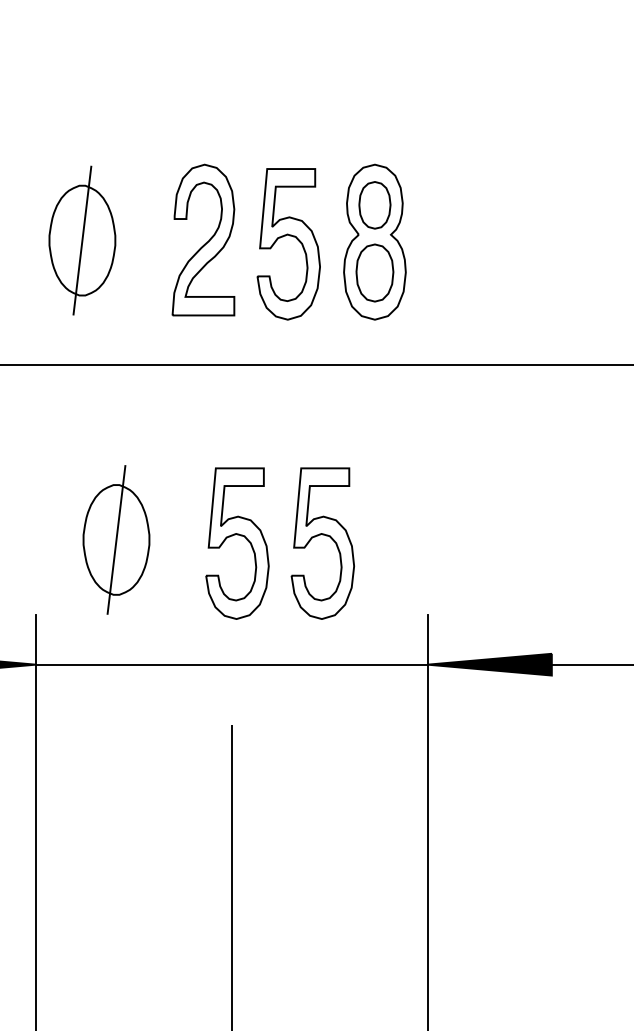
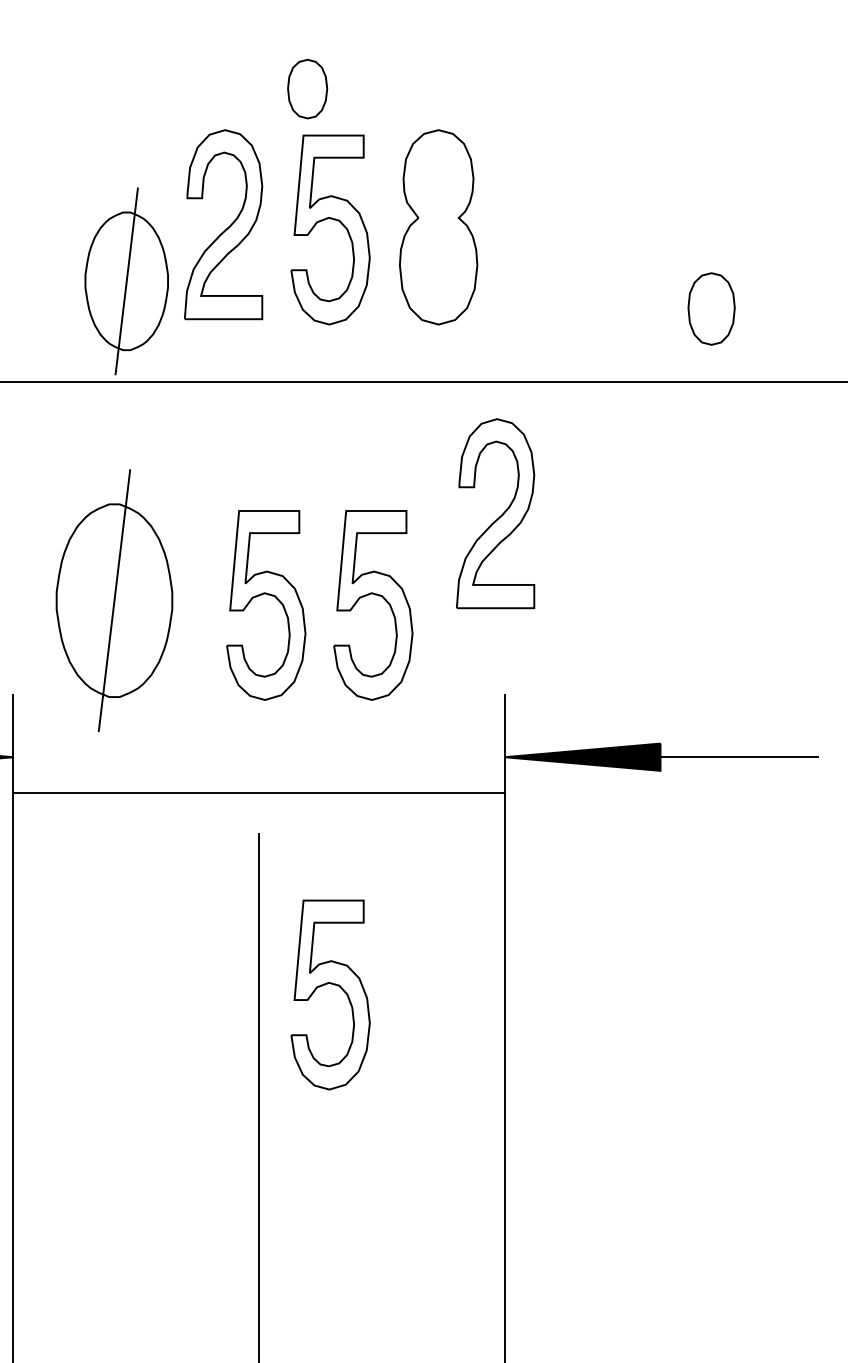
part: (374, 204) -> (307, 88), moved
part: (82, 240) -> (126, 281), moved
part: (374, 272) -> (711, 308), moved
part: (420, 470) -> (495, 513), added
part: (116, 539) -> (114, 600), size x1.4
line: (231, 664) -> (258, 793), moved
part: (291, 846) -> (334, 985), added

